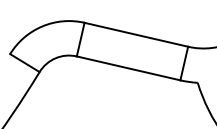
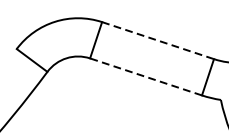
line: (136, 34) -> (158, 40), solid -> dashed
line: (128, 68) -> (145, 77), solid -> dashed

